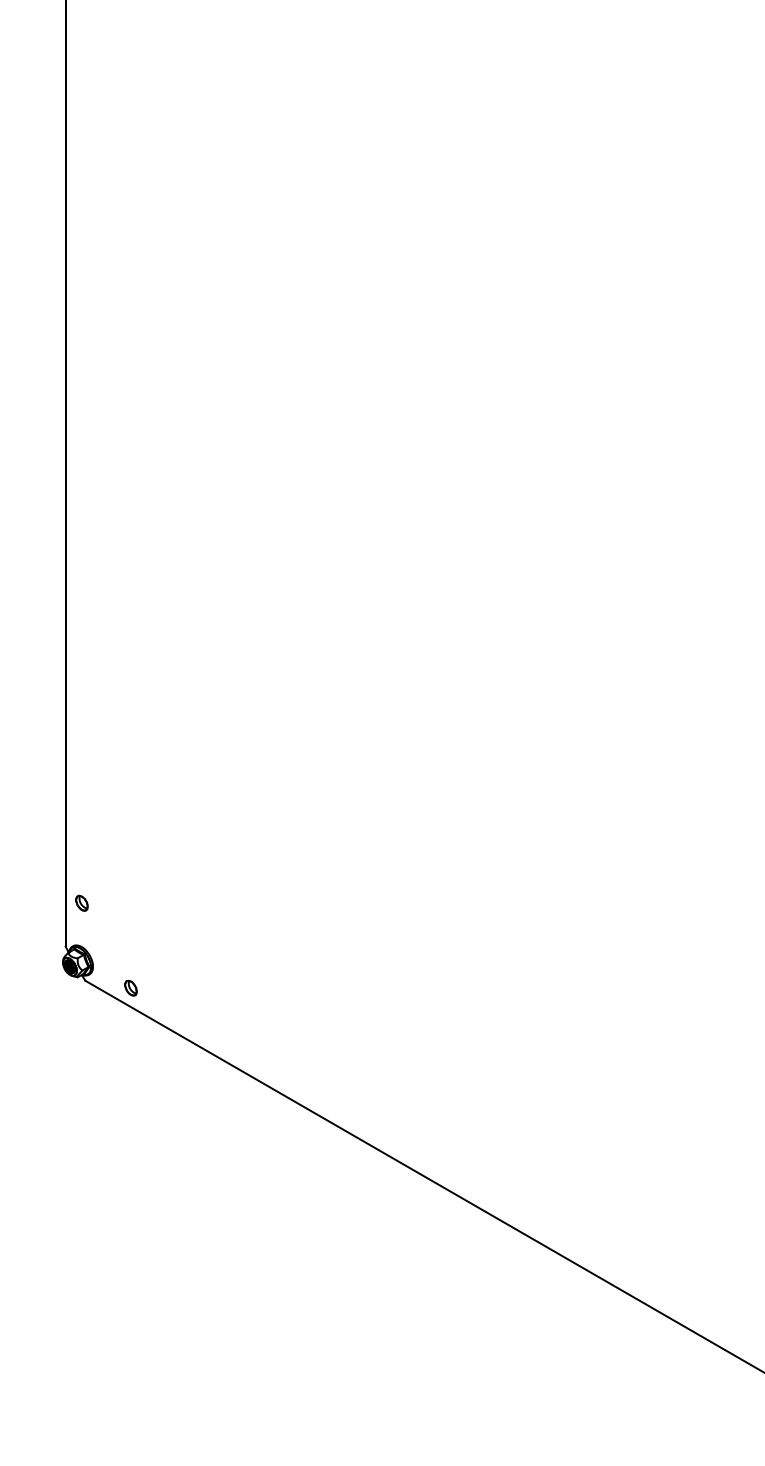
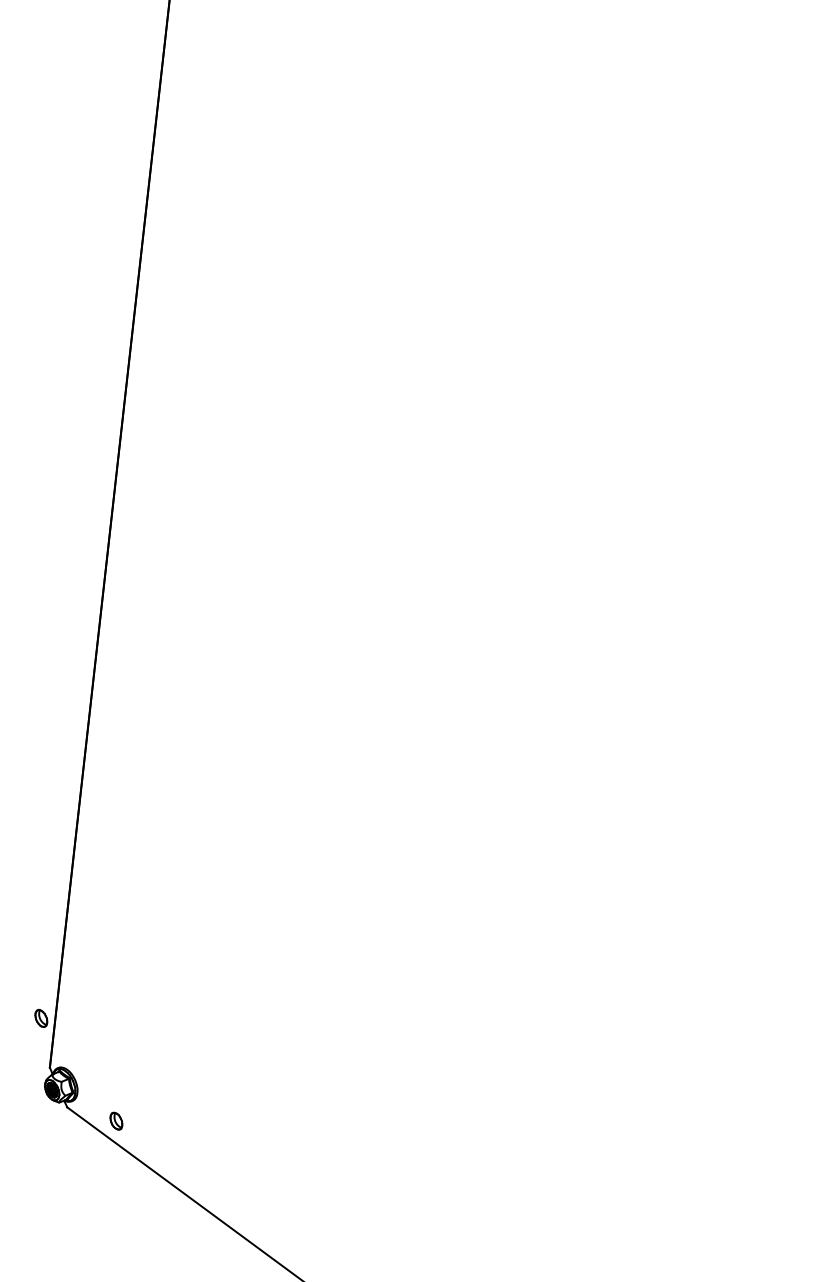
part: (81, 902) -> (40, 1017), moved

